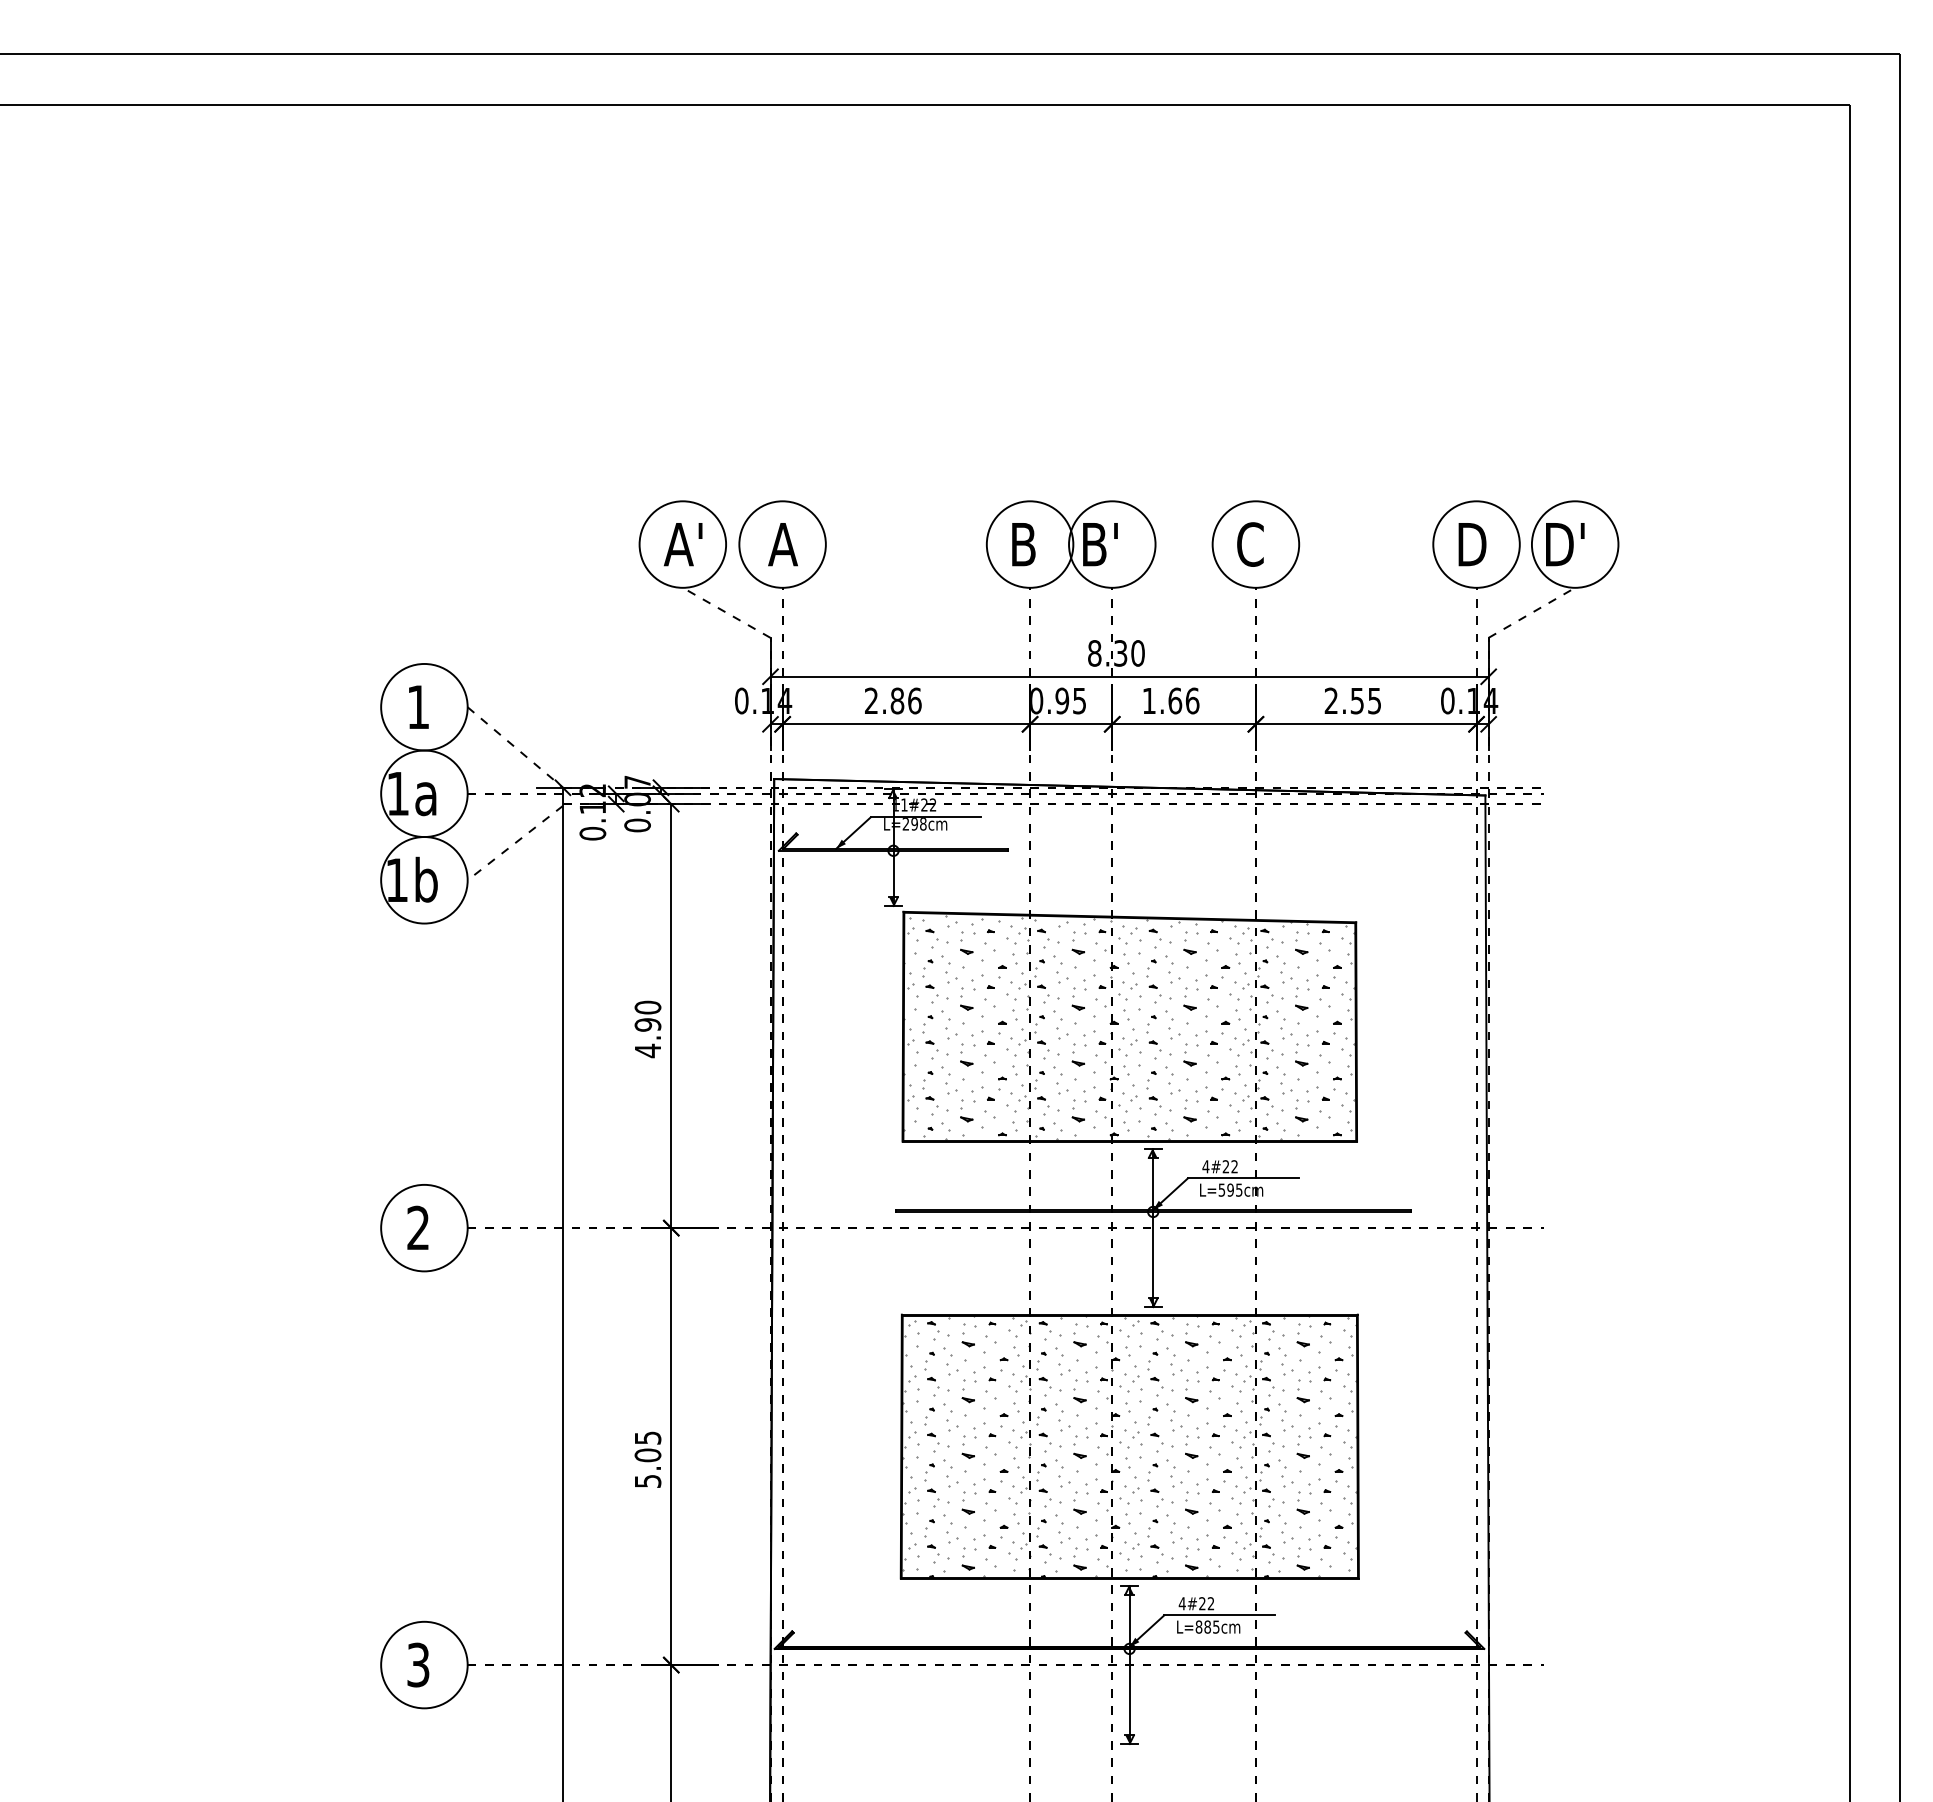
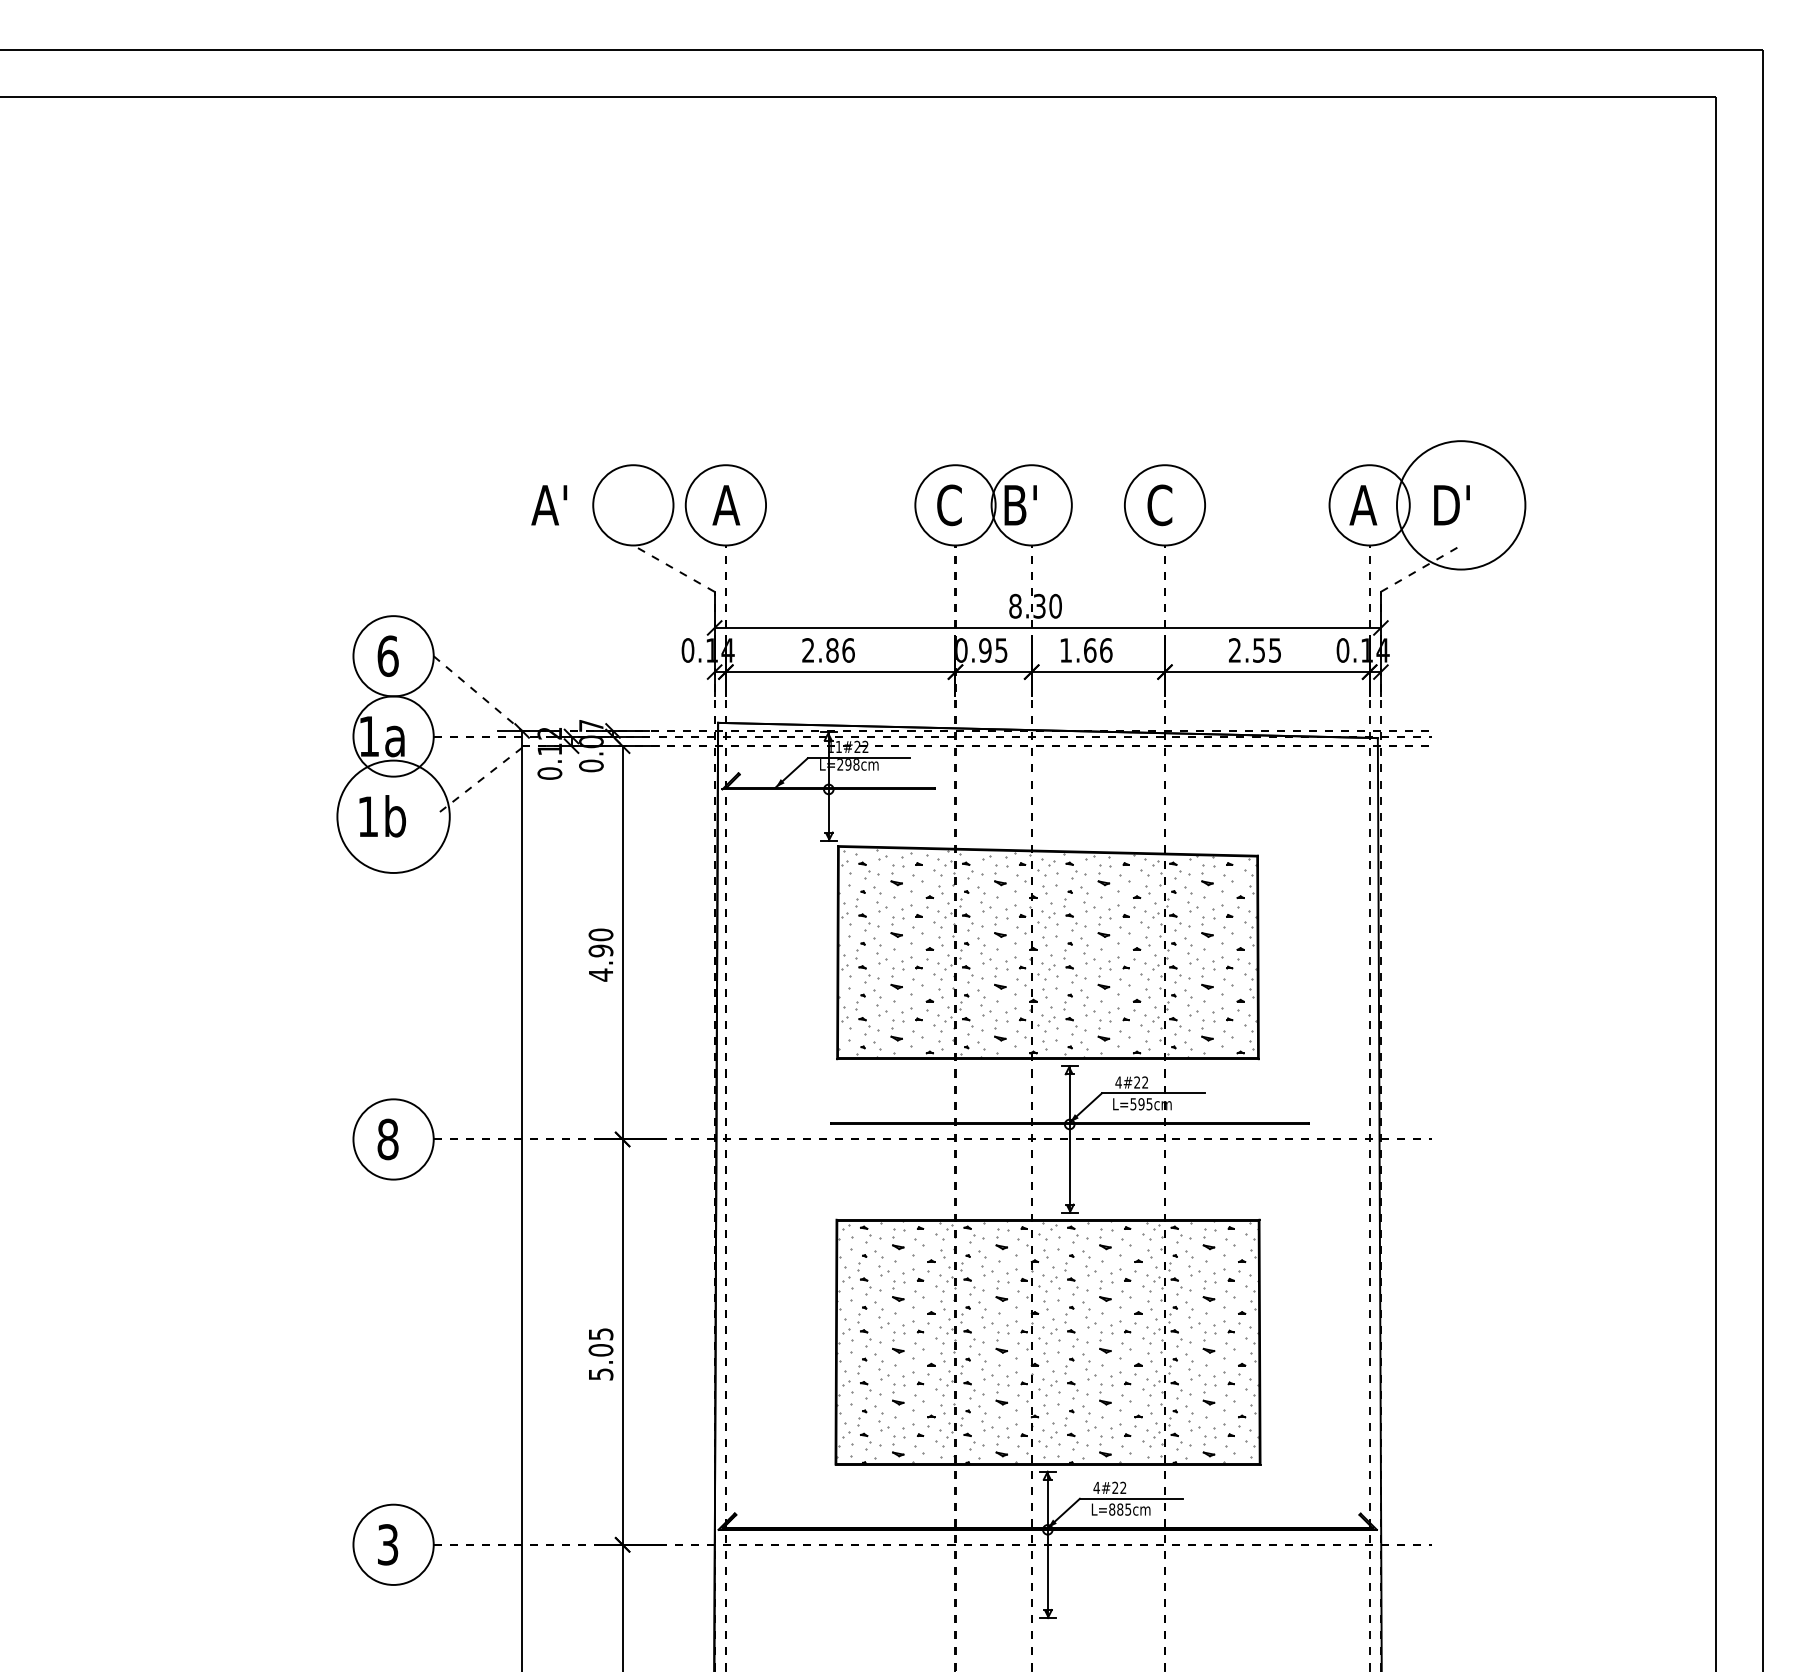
text: (682, 544) -> (548, 505), moved
text: (1023, 544) -> (949, 505), B -> C
text: (1470, 544) -> (1364, 505), D -> A
circle: (1574, 544) -> (1460, 505), size x1.6
text: (418, 706) -> (388, 655), 1 -> 6
circle: (424, 880) -> (393, 816), size x1.4
text: (418, 1227) -> (388, 1138), 2 -> 8

